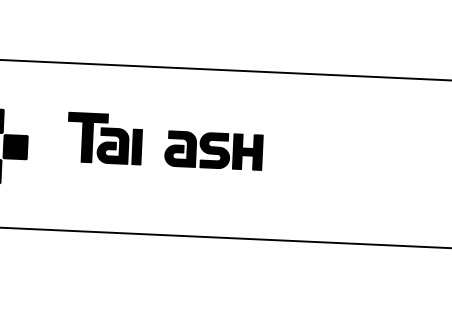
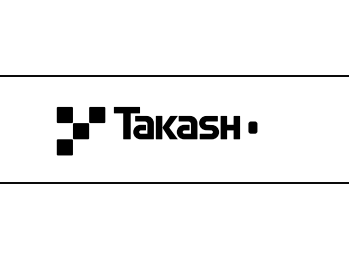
fill: (42, 122) -> (97, 114), added
fill: (153, 147) -> (169, 127), added
part: (282, 153) -> (252, 127), added

